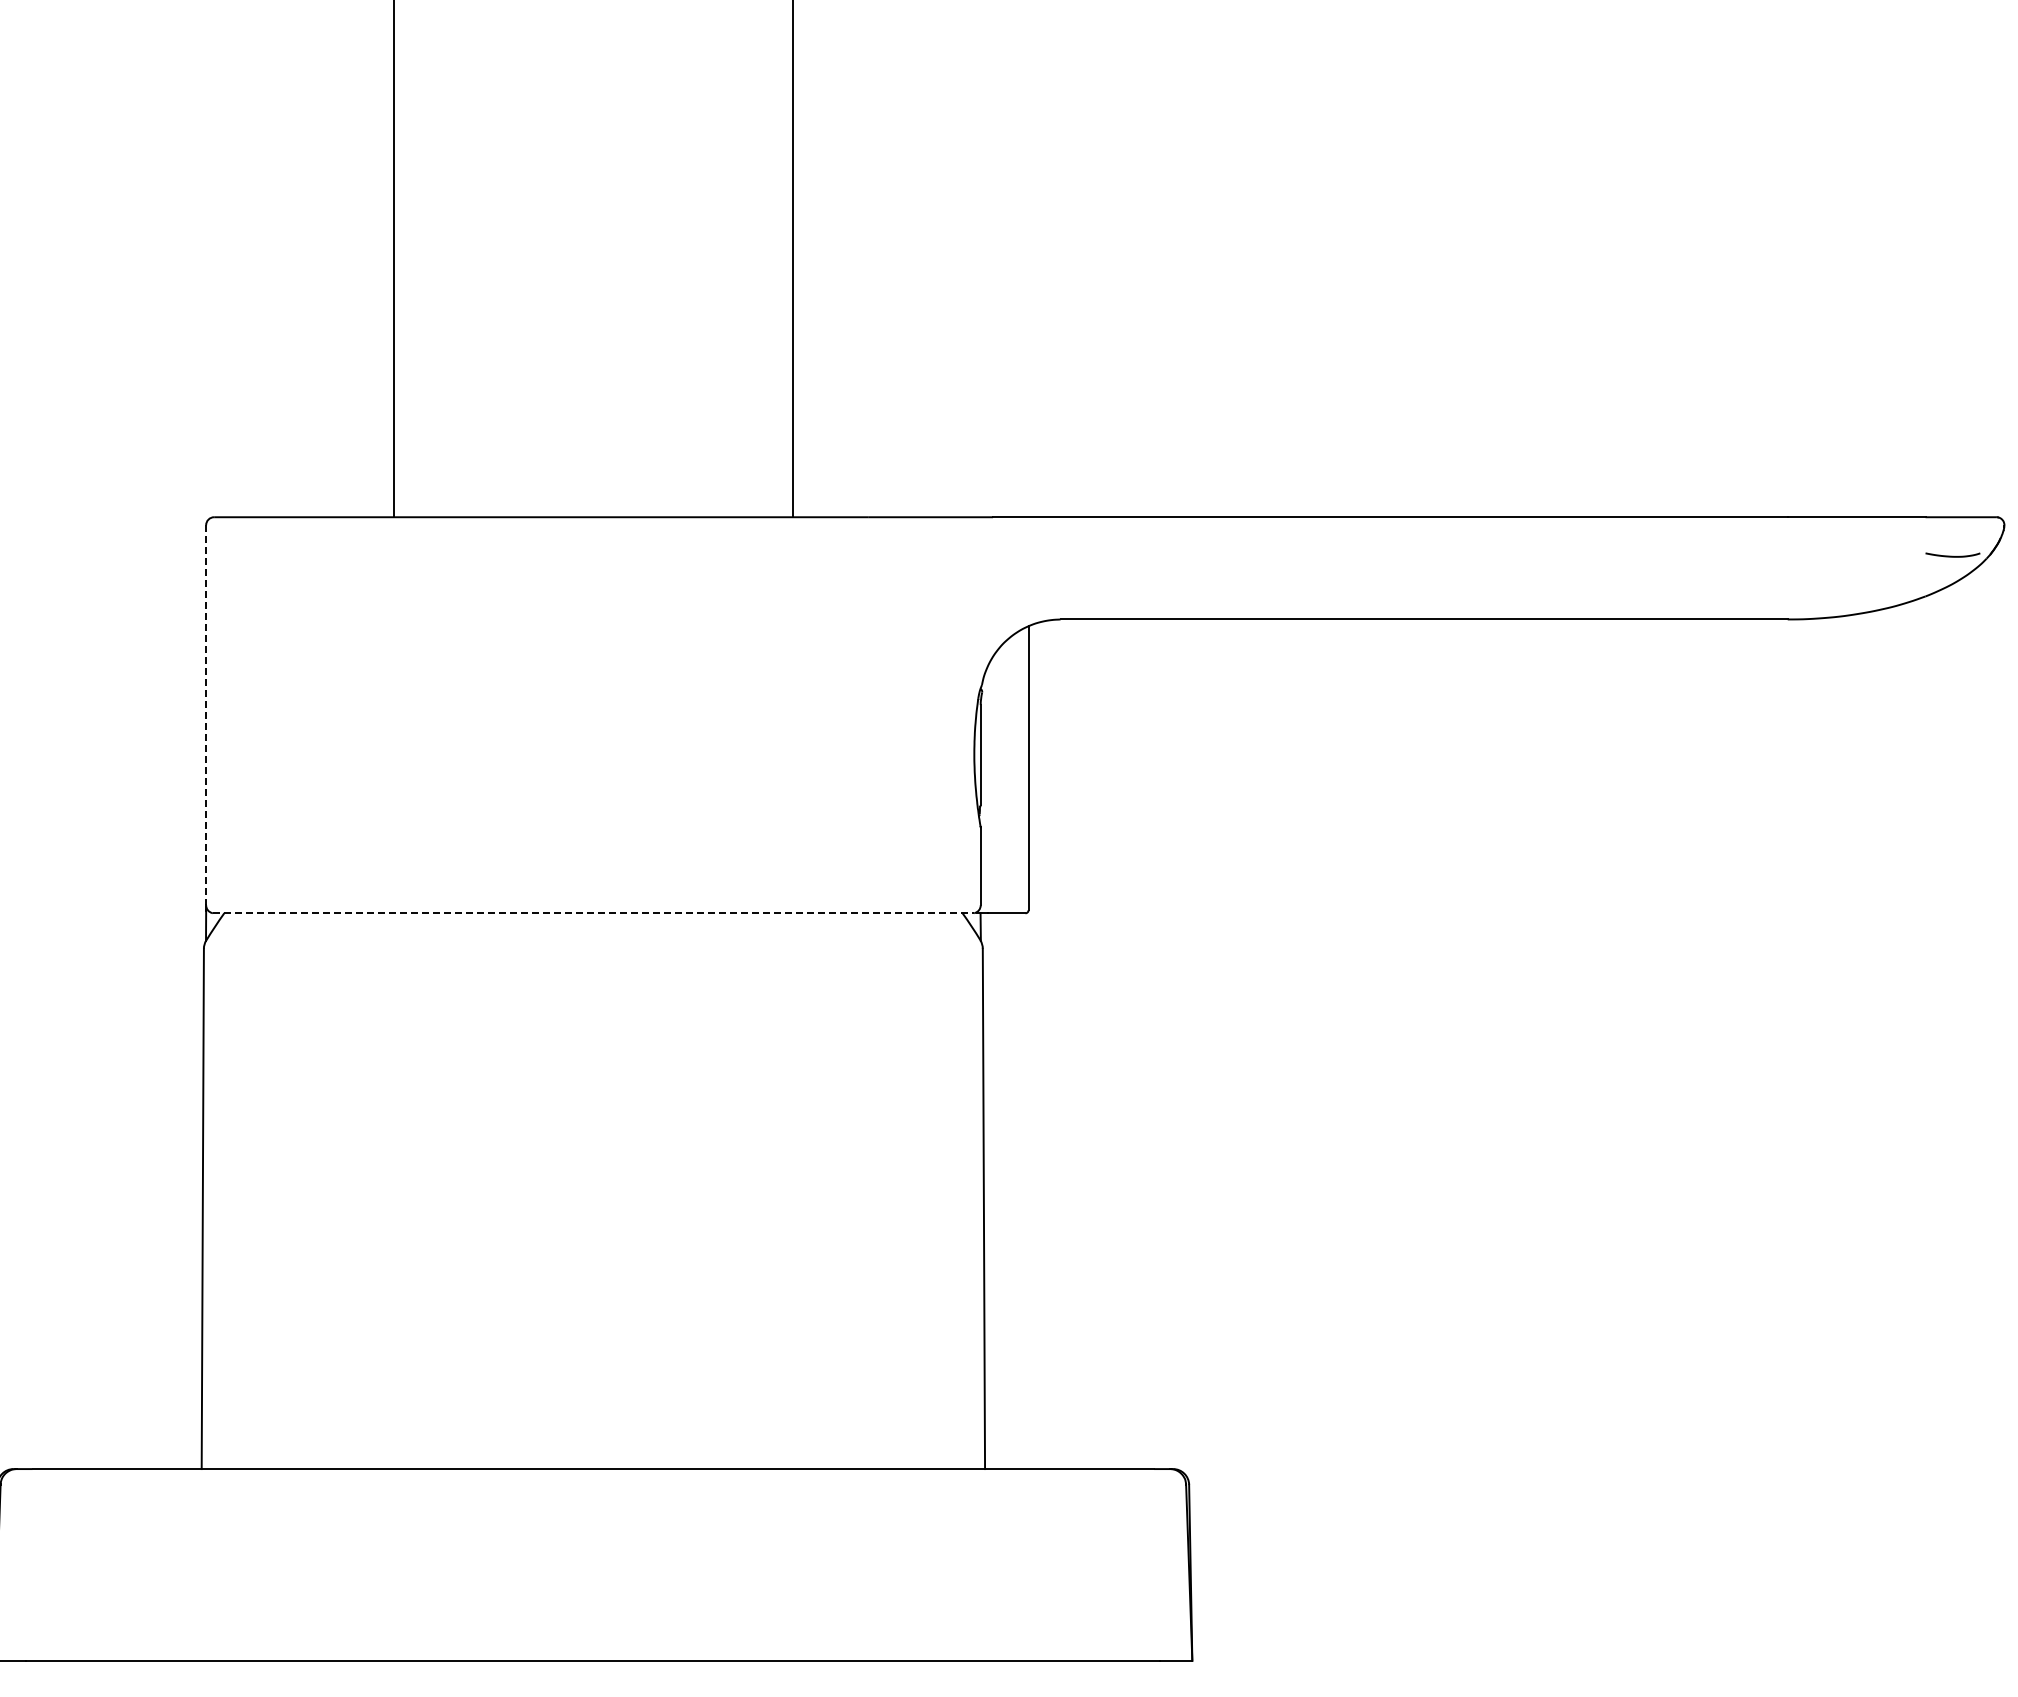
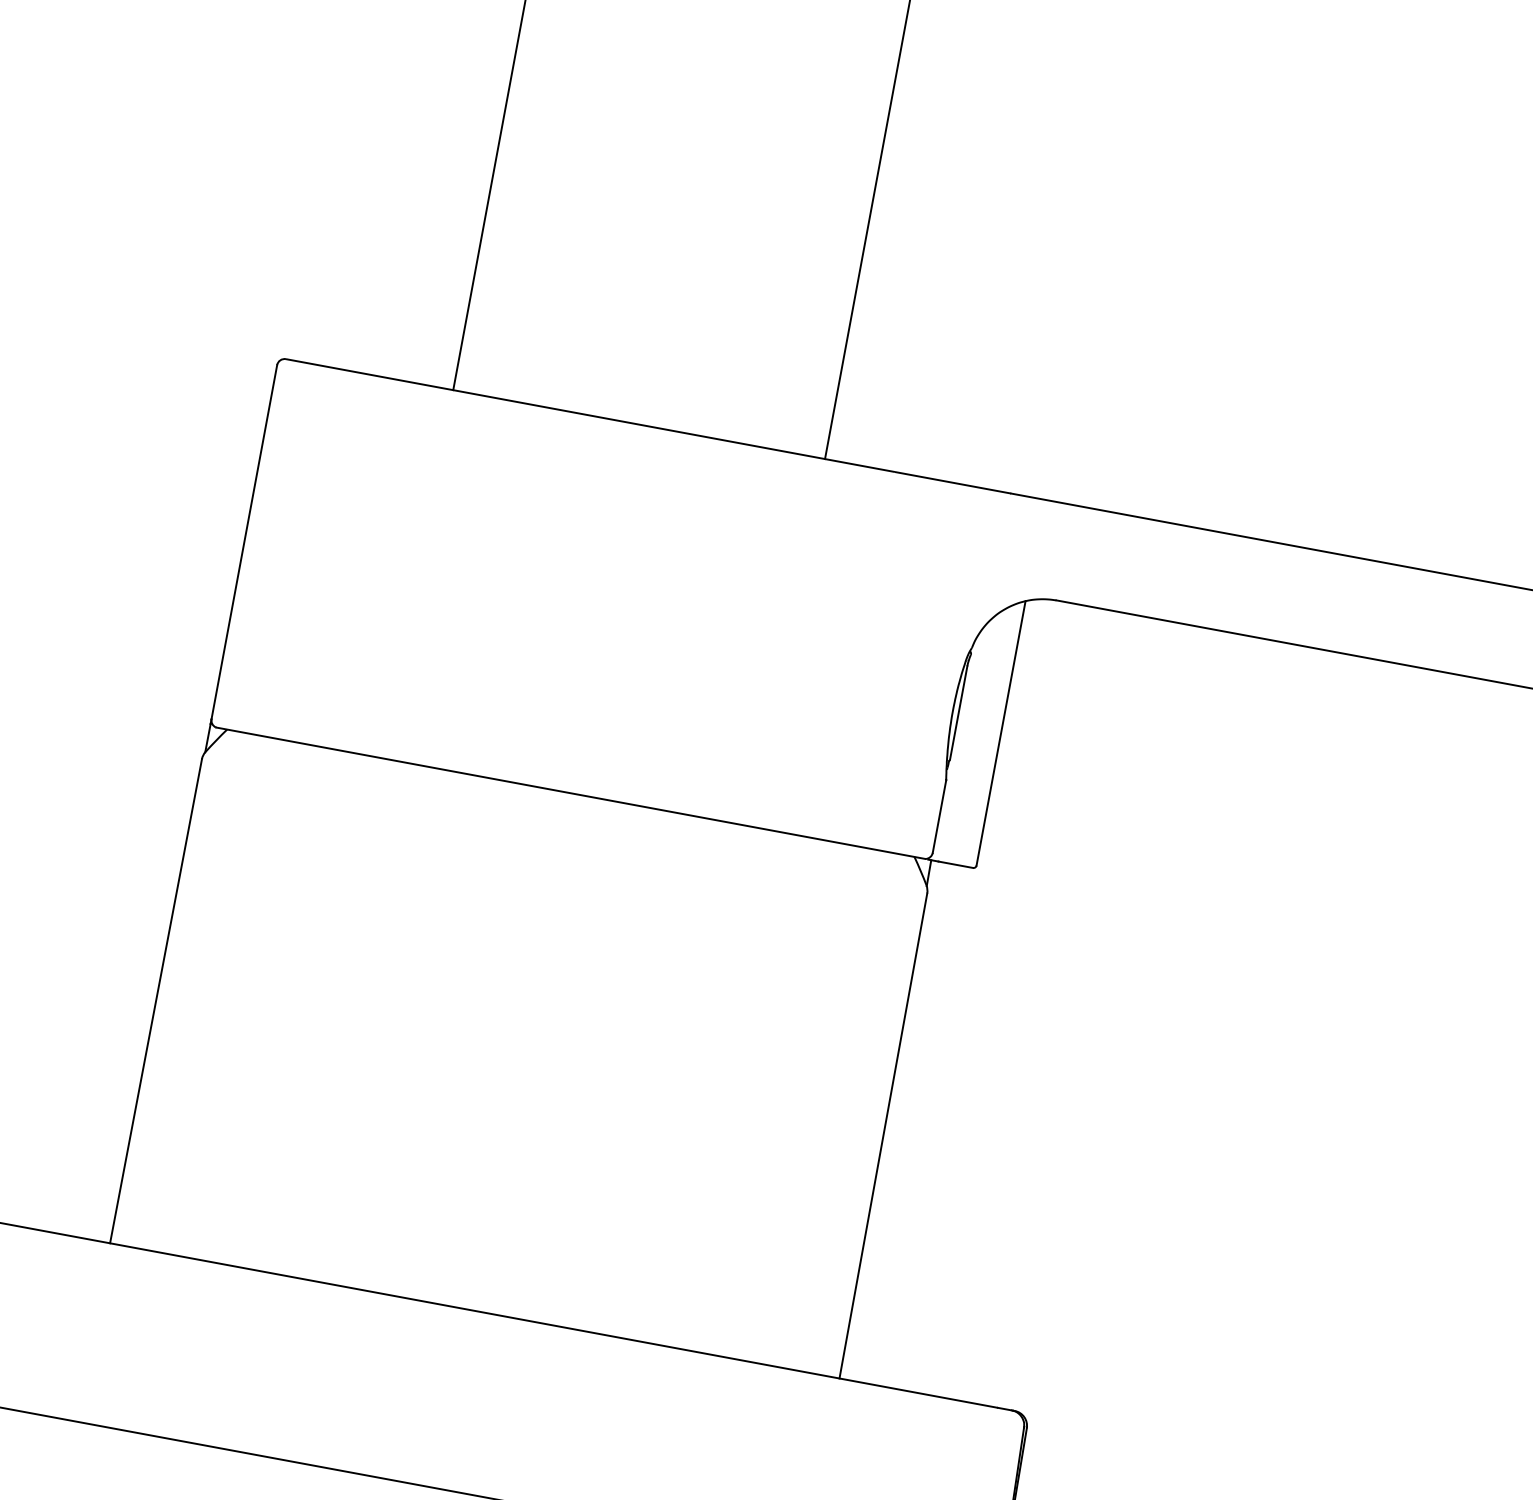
line: (206, 715) -> (244, 542), dashed -> solid
line: (593, 913) -> (570, 793), dashed -> solid

